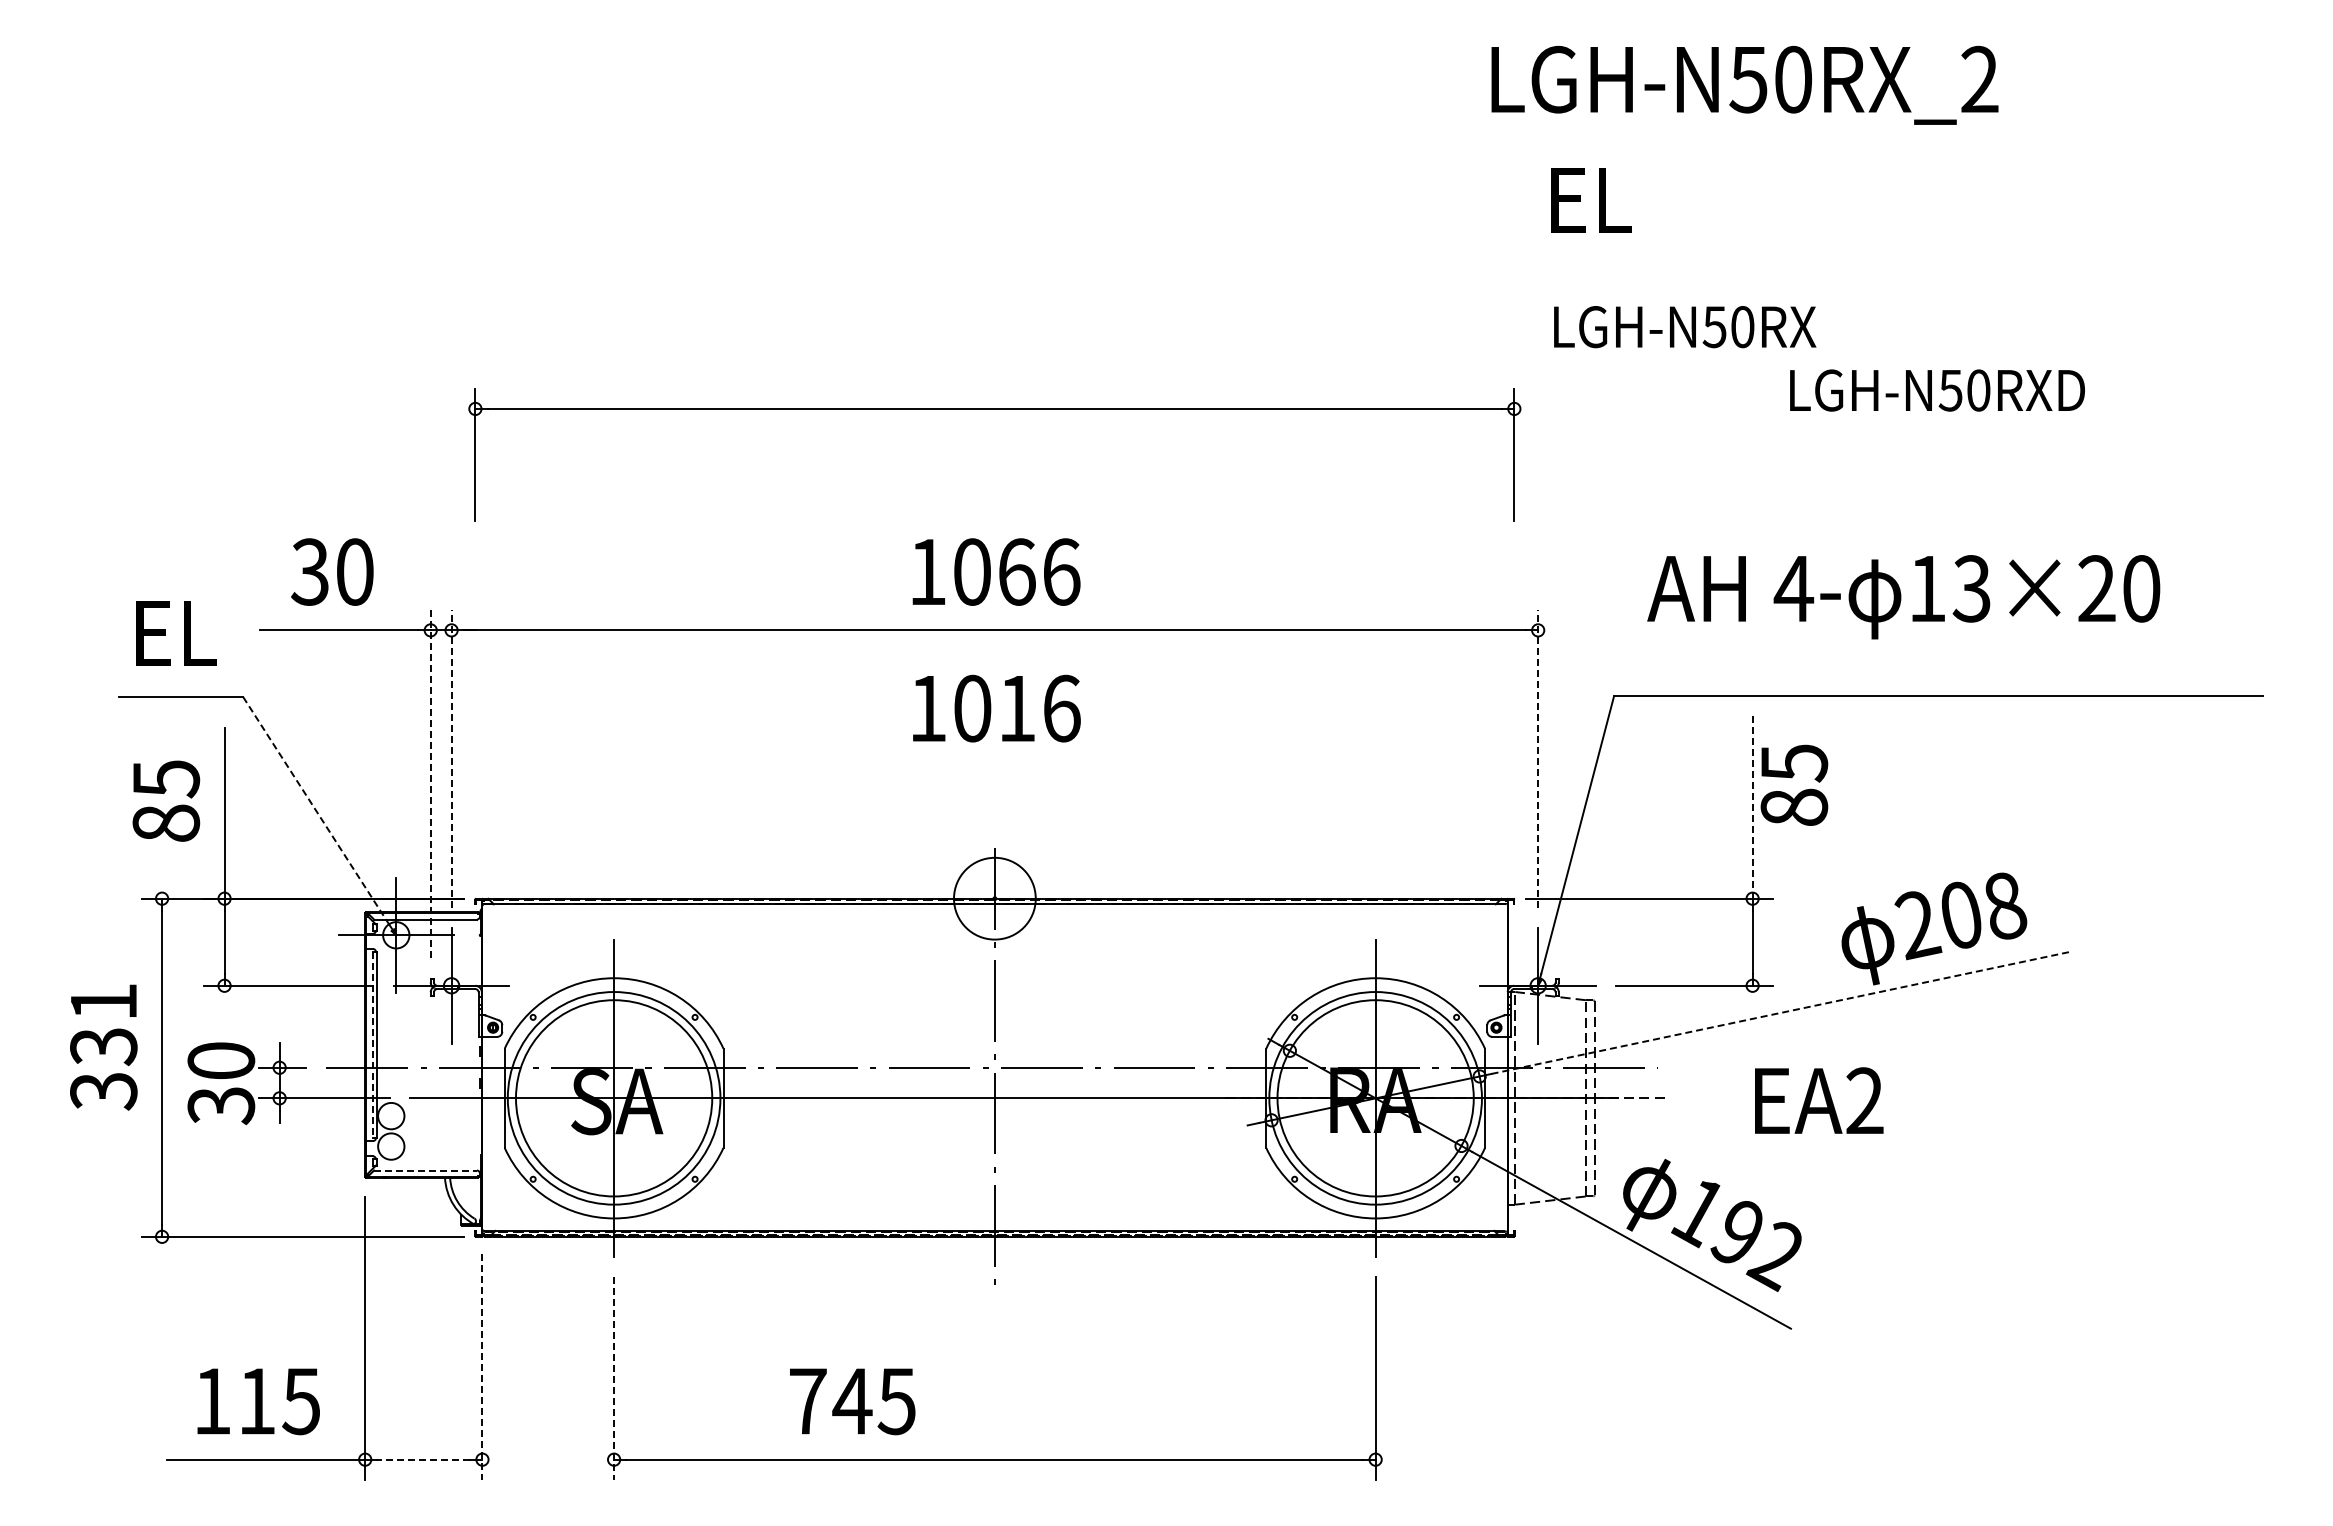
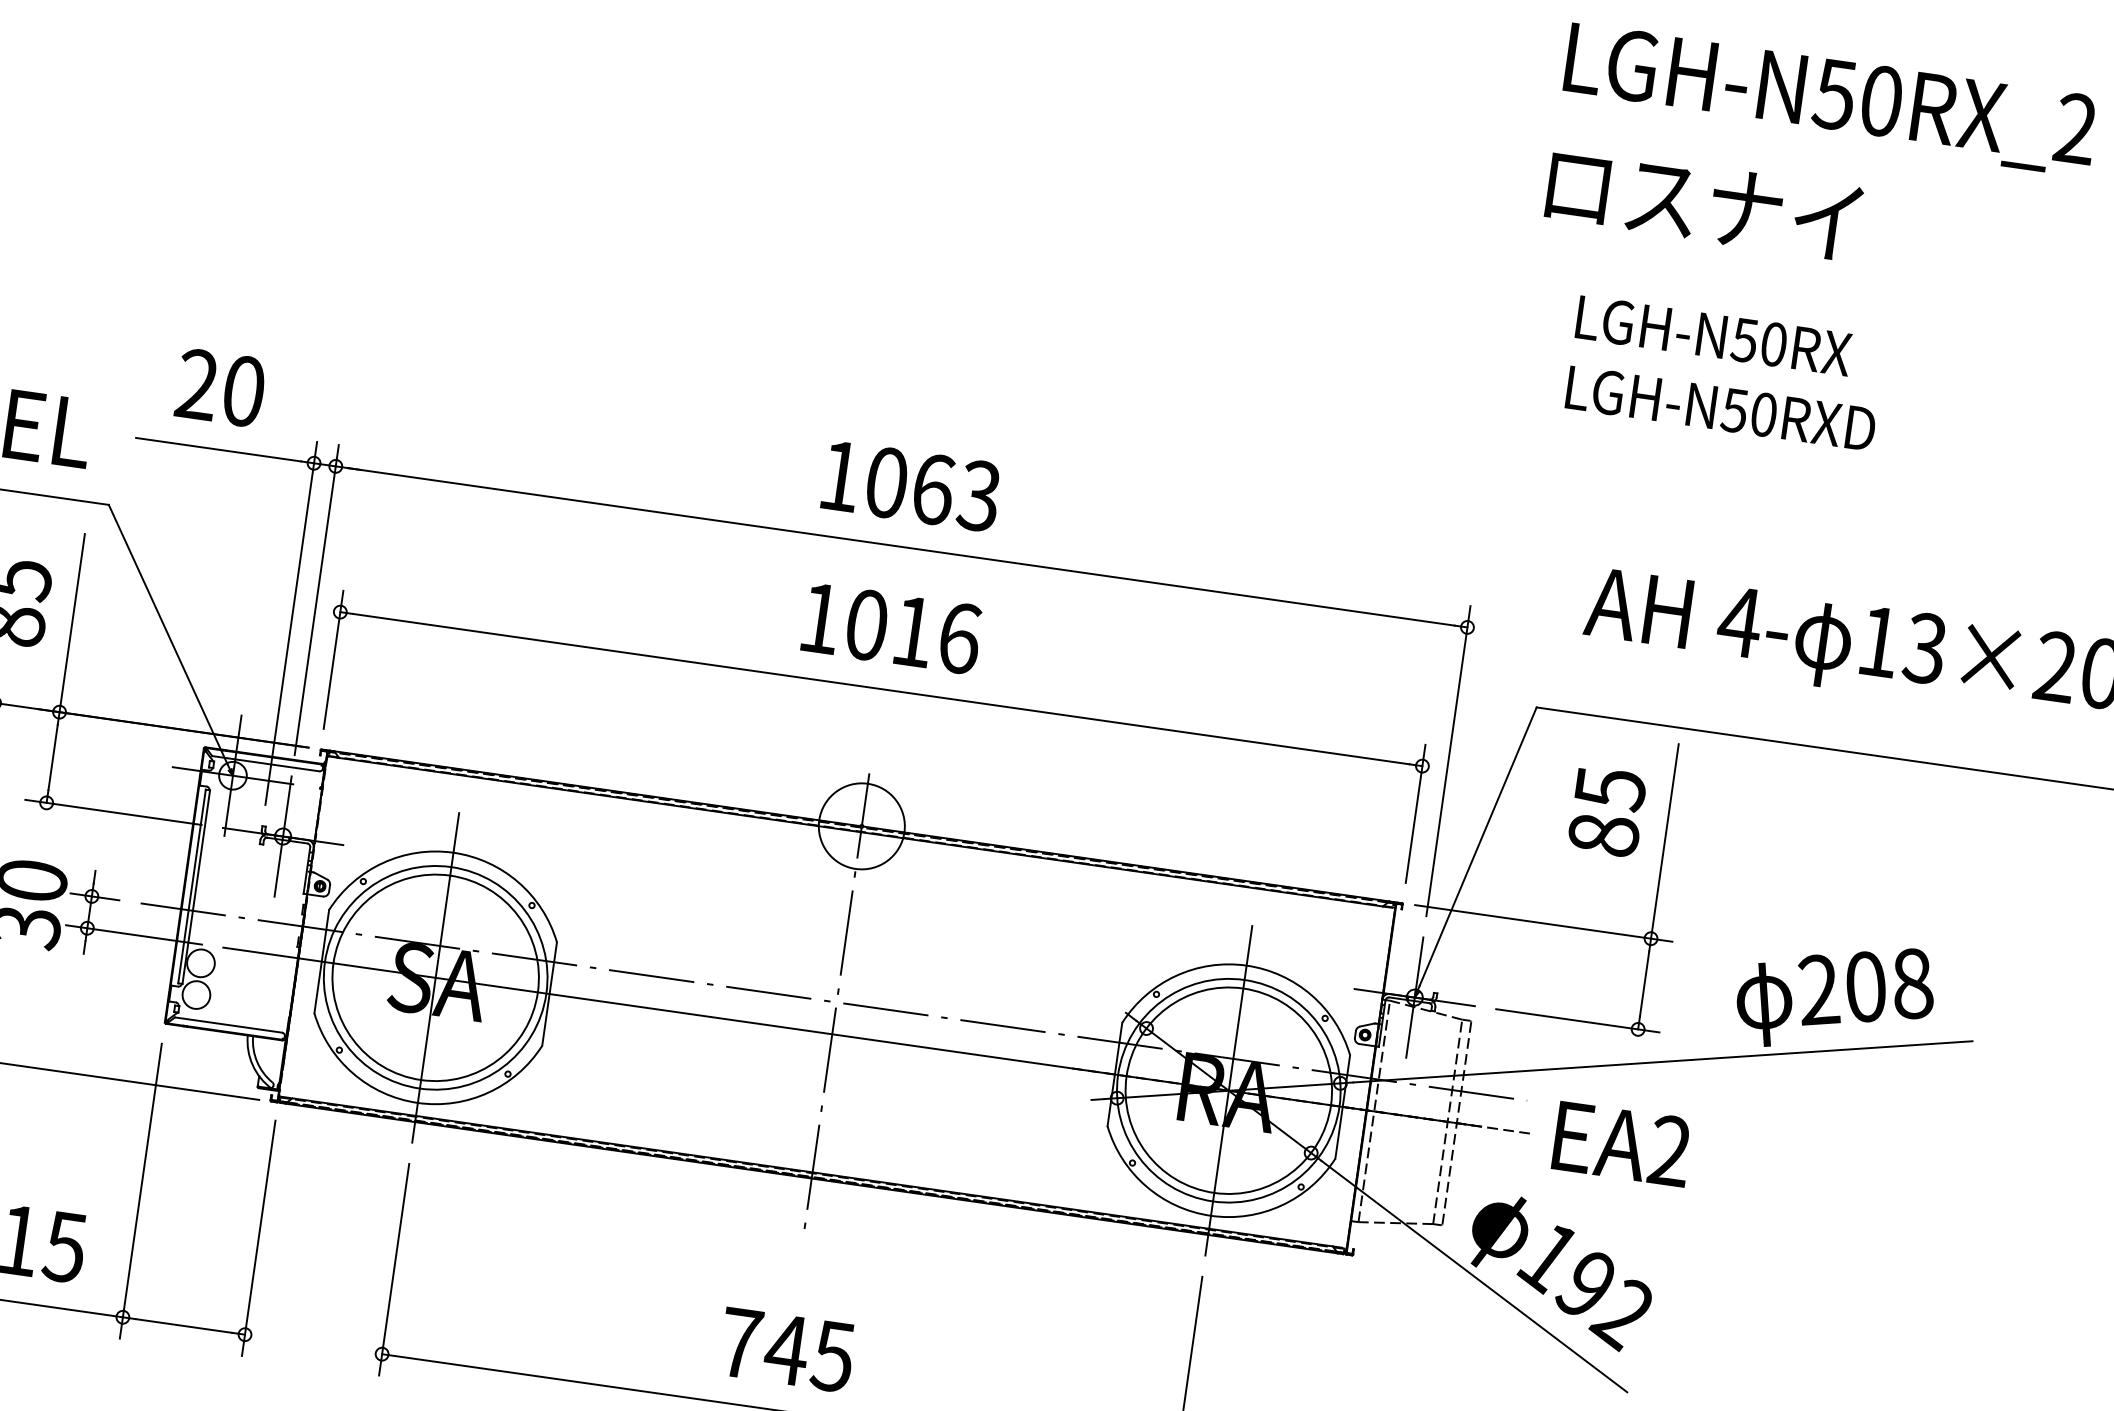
text: (1744, 84) -> (1829, 98), moved
text: (1702, 199) -> (1702, 203), EL -> ロスナイ
text: (1685, 327) -> (1714, 336), moved
text: (1937, 390) -> (1721, 408), moved
part: (994, 409) -> (880, 689), moved
text: (309, 571) -> (196, 383), 30 -> 20
text: (1061, 571) -> (979, 495), 1066 -> 1063
line: (451, 758) -> (316, 599), dashed -> solid
line: (1538, 758) -> (1448, 760), dashed -> solid
line: (430, 783) -> (291, 622), dashed -> solid
text: (1794, 784) -> (1607, 811), moved
line: (1752, 804) -> (1664, 840), dashed -> solid
line: (316, 810) -> (168, 633), dashed -> solid
line: (1780, 1013) -> (1663, 1062), dashed -> solid
line: (372, 1045) -> (191, 887), dashed -> solid
text: (1819, 1100) -> (1622, 1143), moved
line: (426, 1170) -> (229, 1025), dashed -> solid
line: (482, 1367) -> (258, 1238), dashed -> solid
line: (614, 1378) -> (394, 1269), dashed -> solid
text: (852, 1401) -> (786, 1349), moved
line: (423, 1459) -> (183, 1325), dashed -> solid

